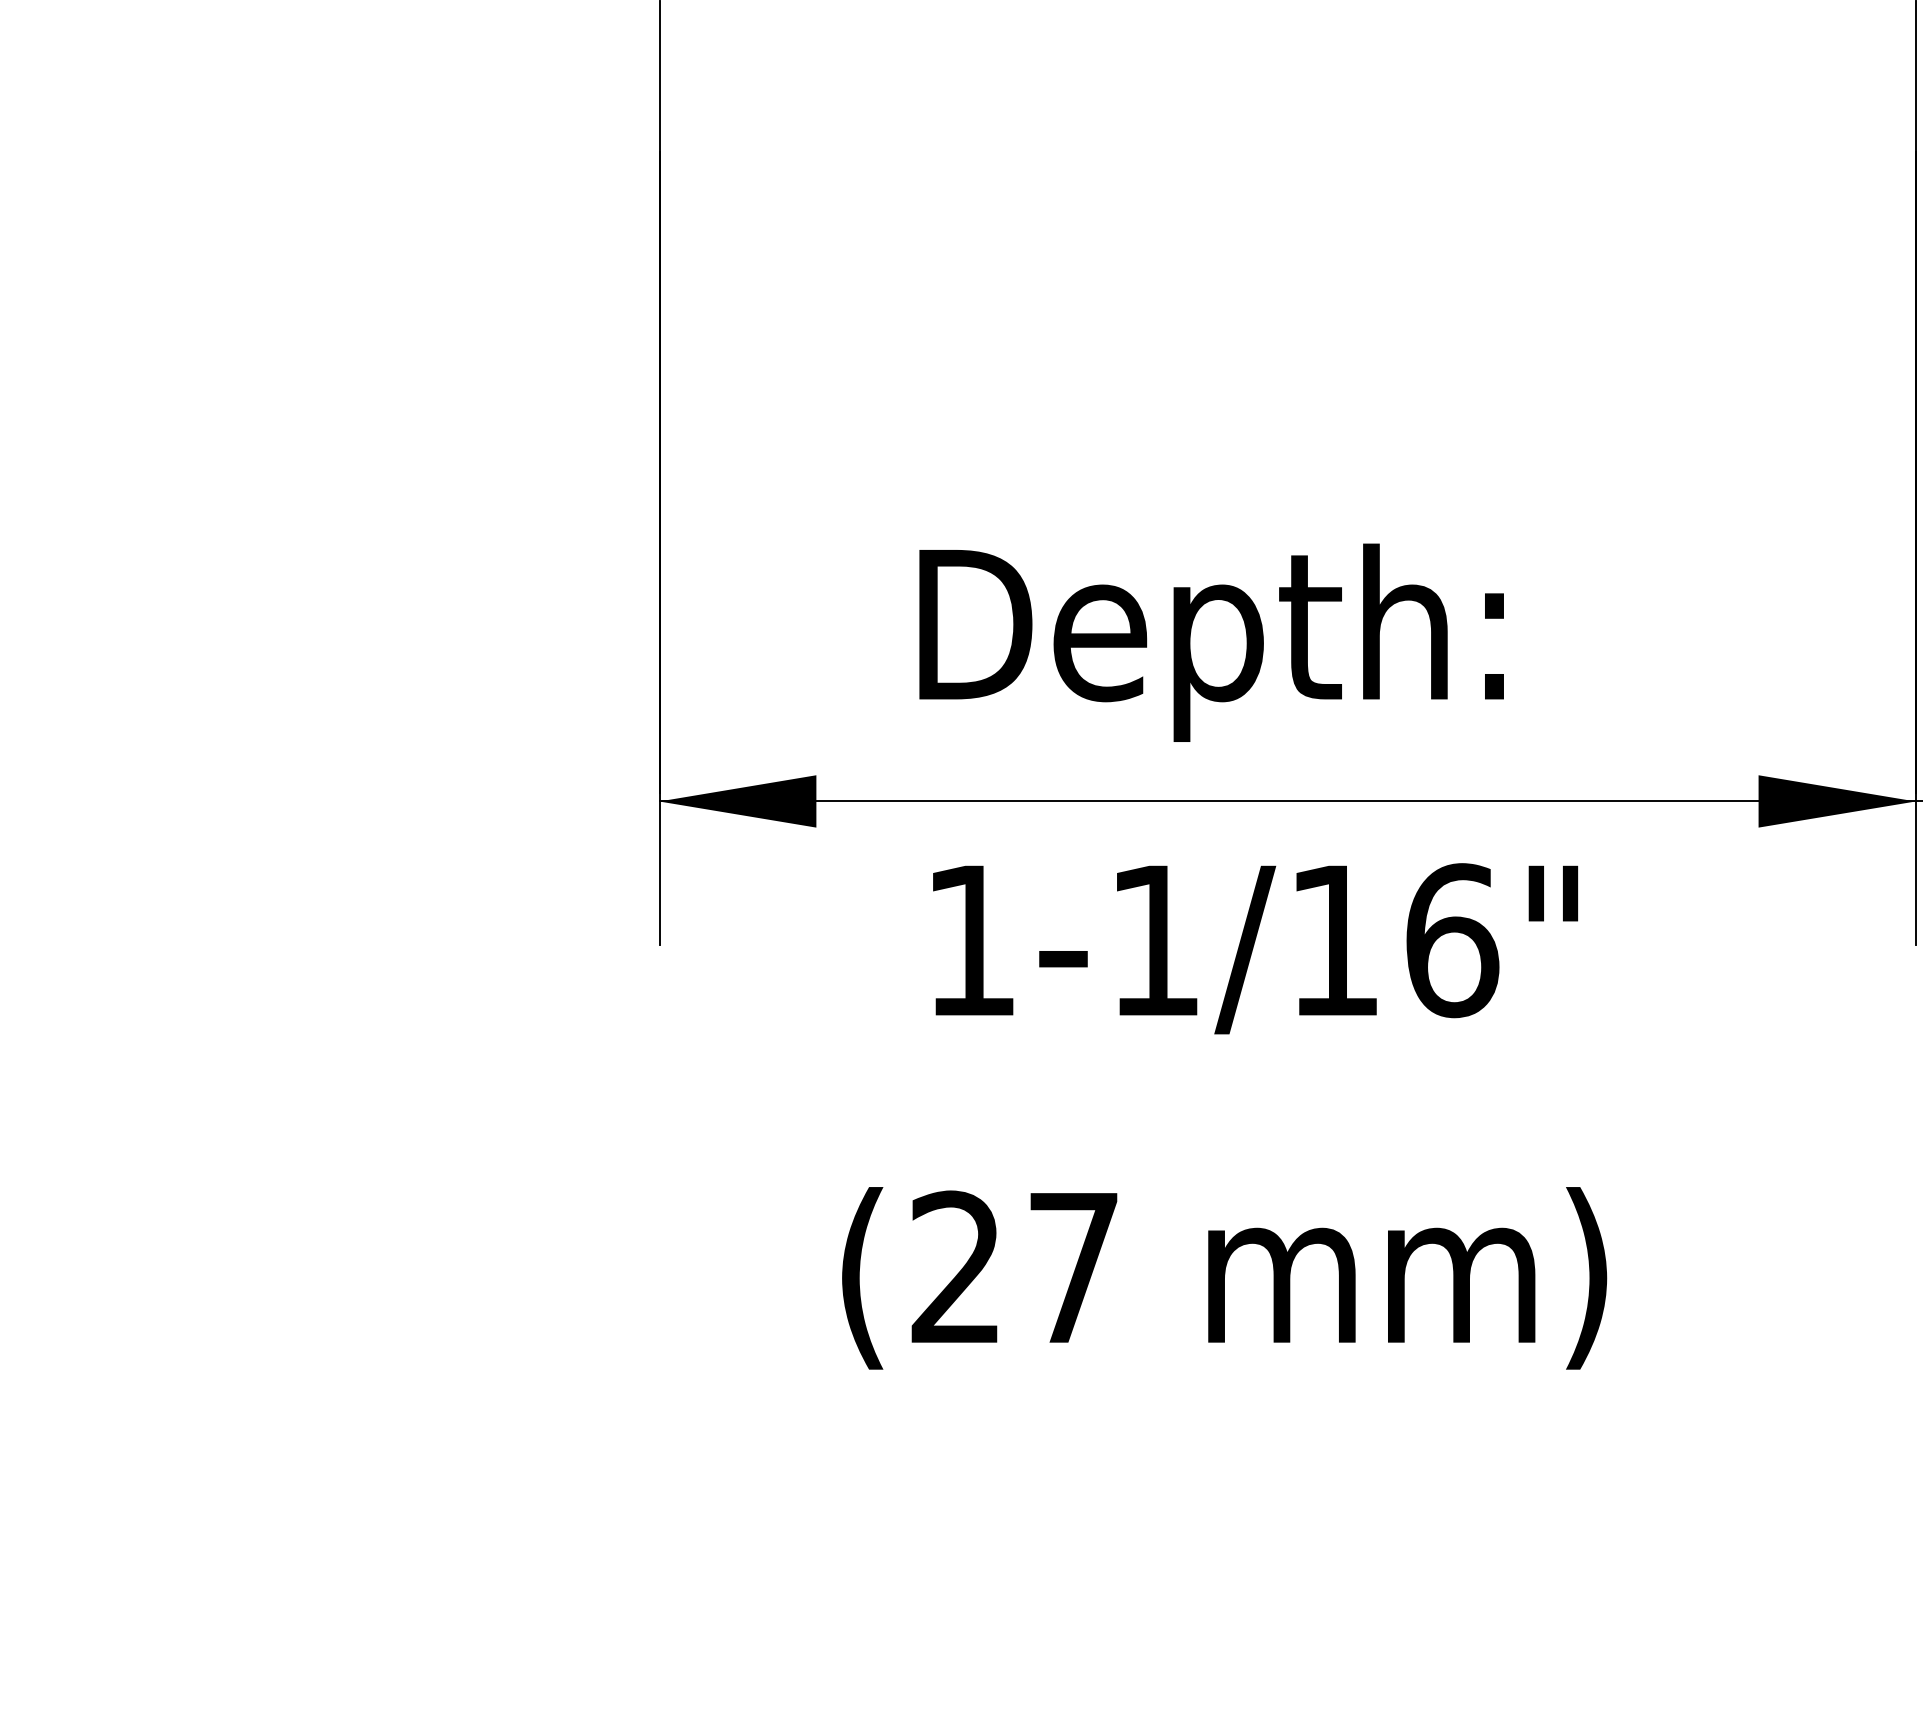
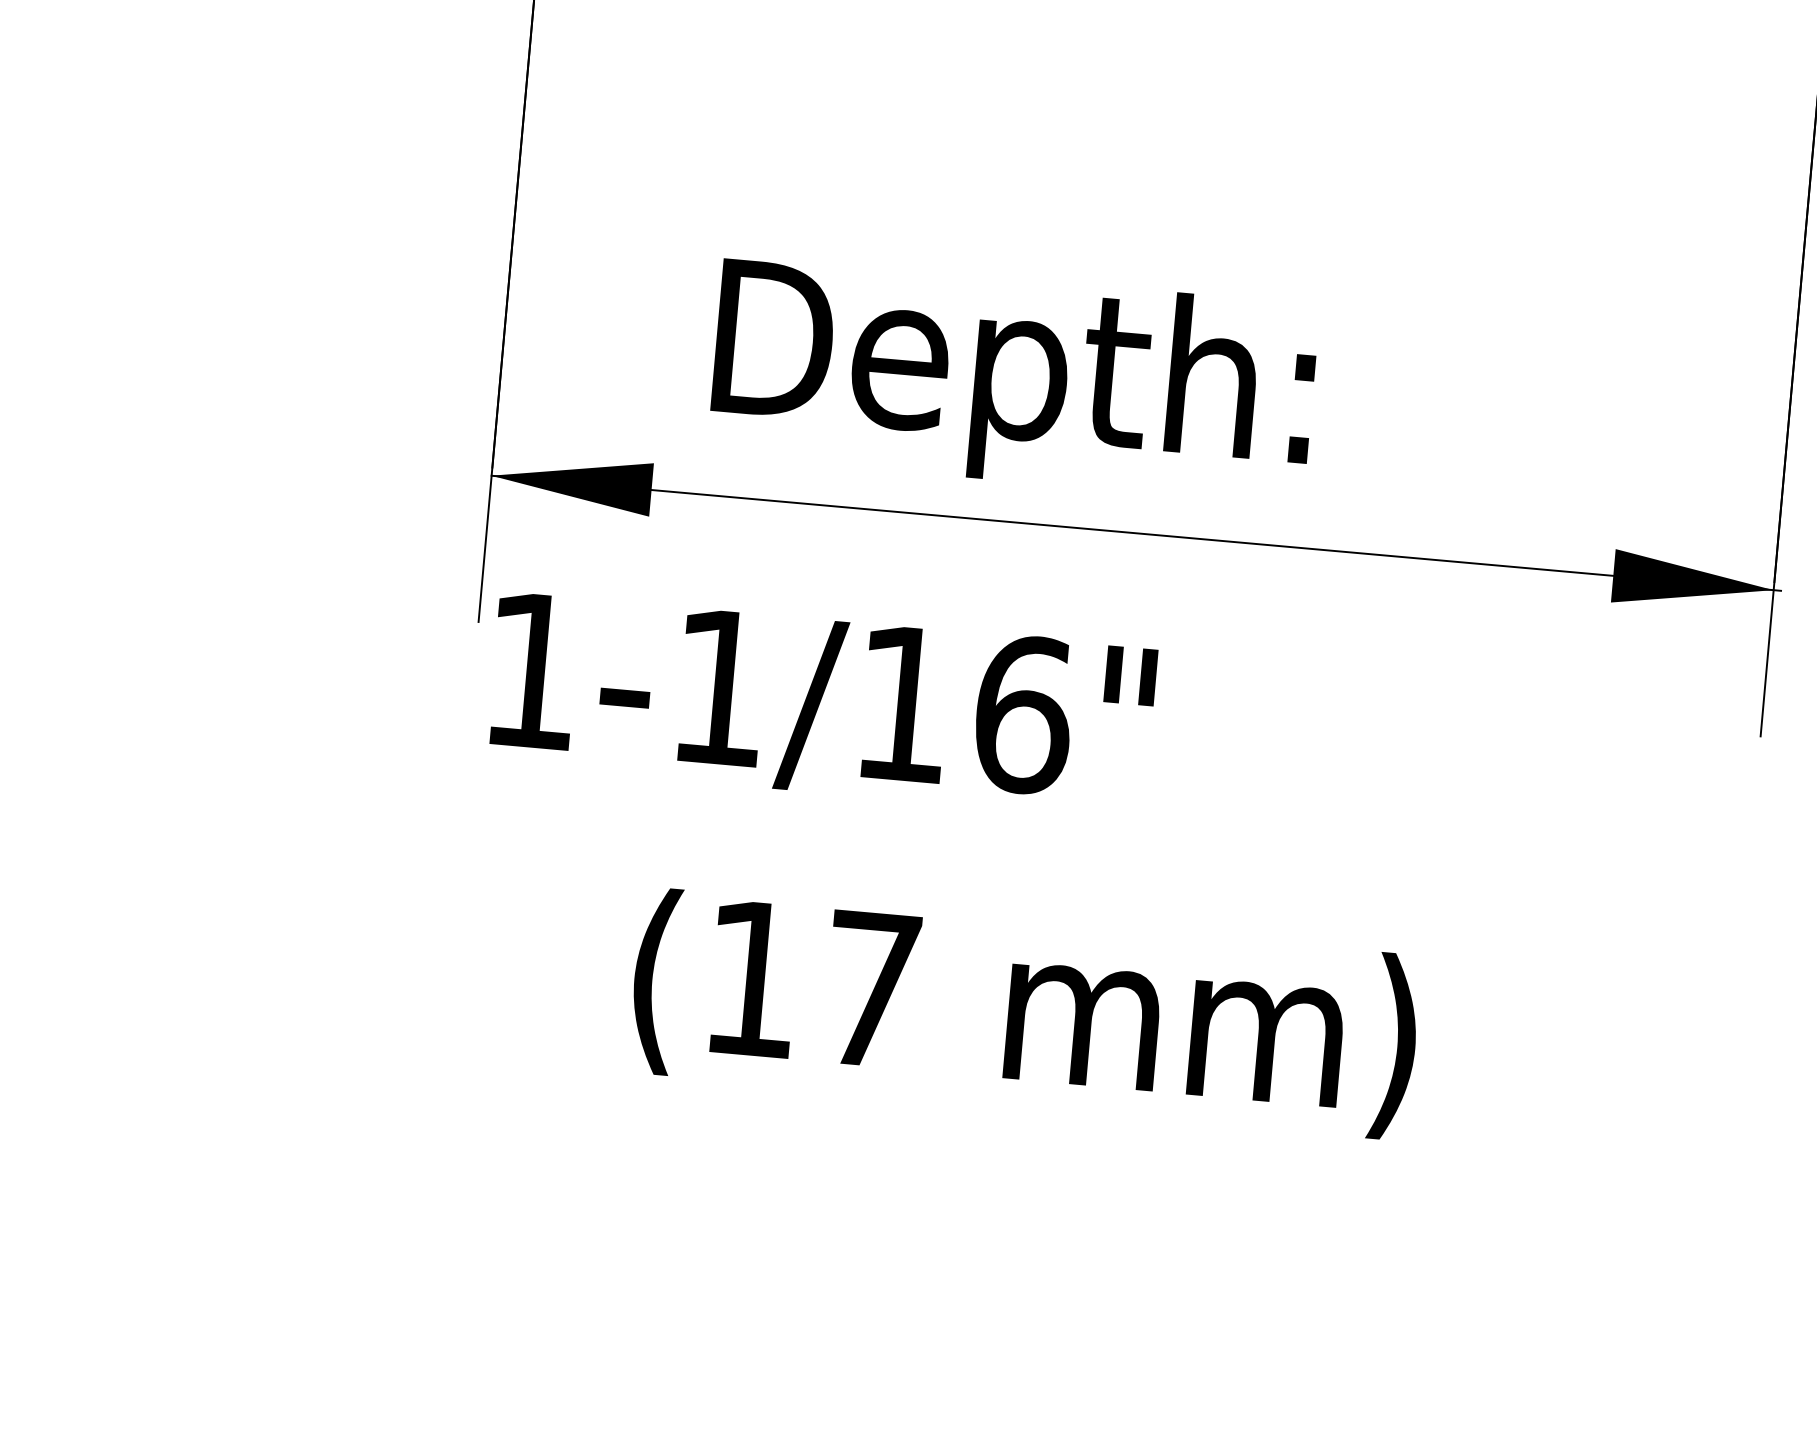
text: (1211, 642) -> (1013, 379), moved
text: (1255, 948) -> (821, 704), moved
text: (954, 1266) -> (750, 977), (27 -> (17

